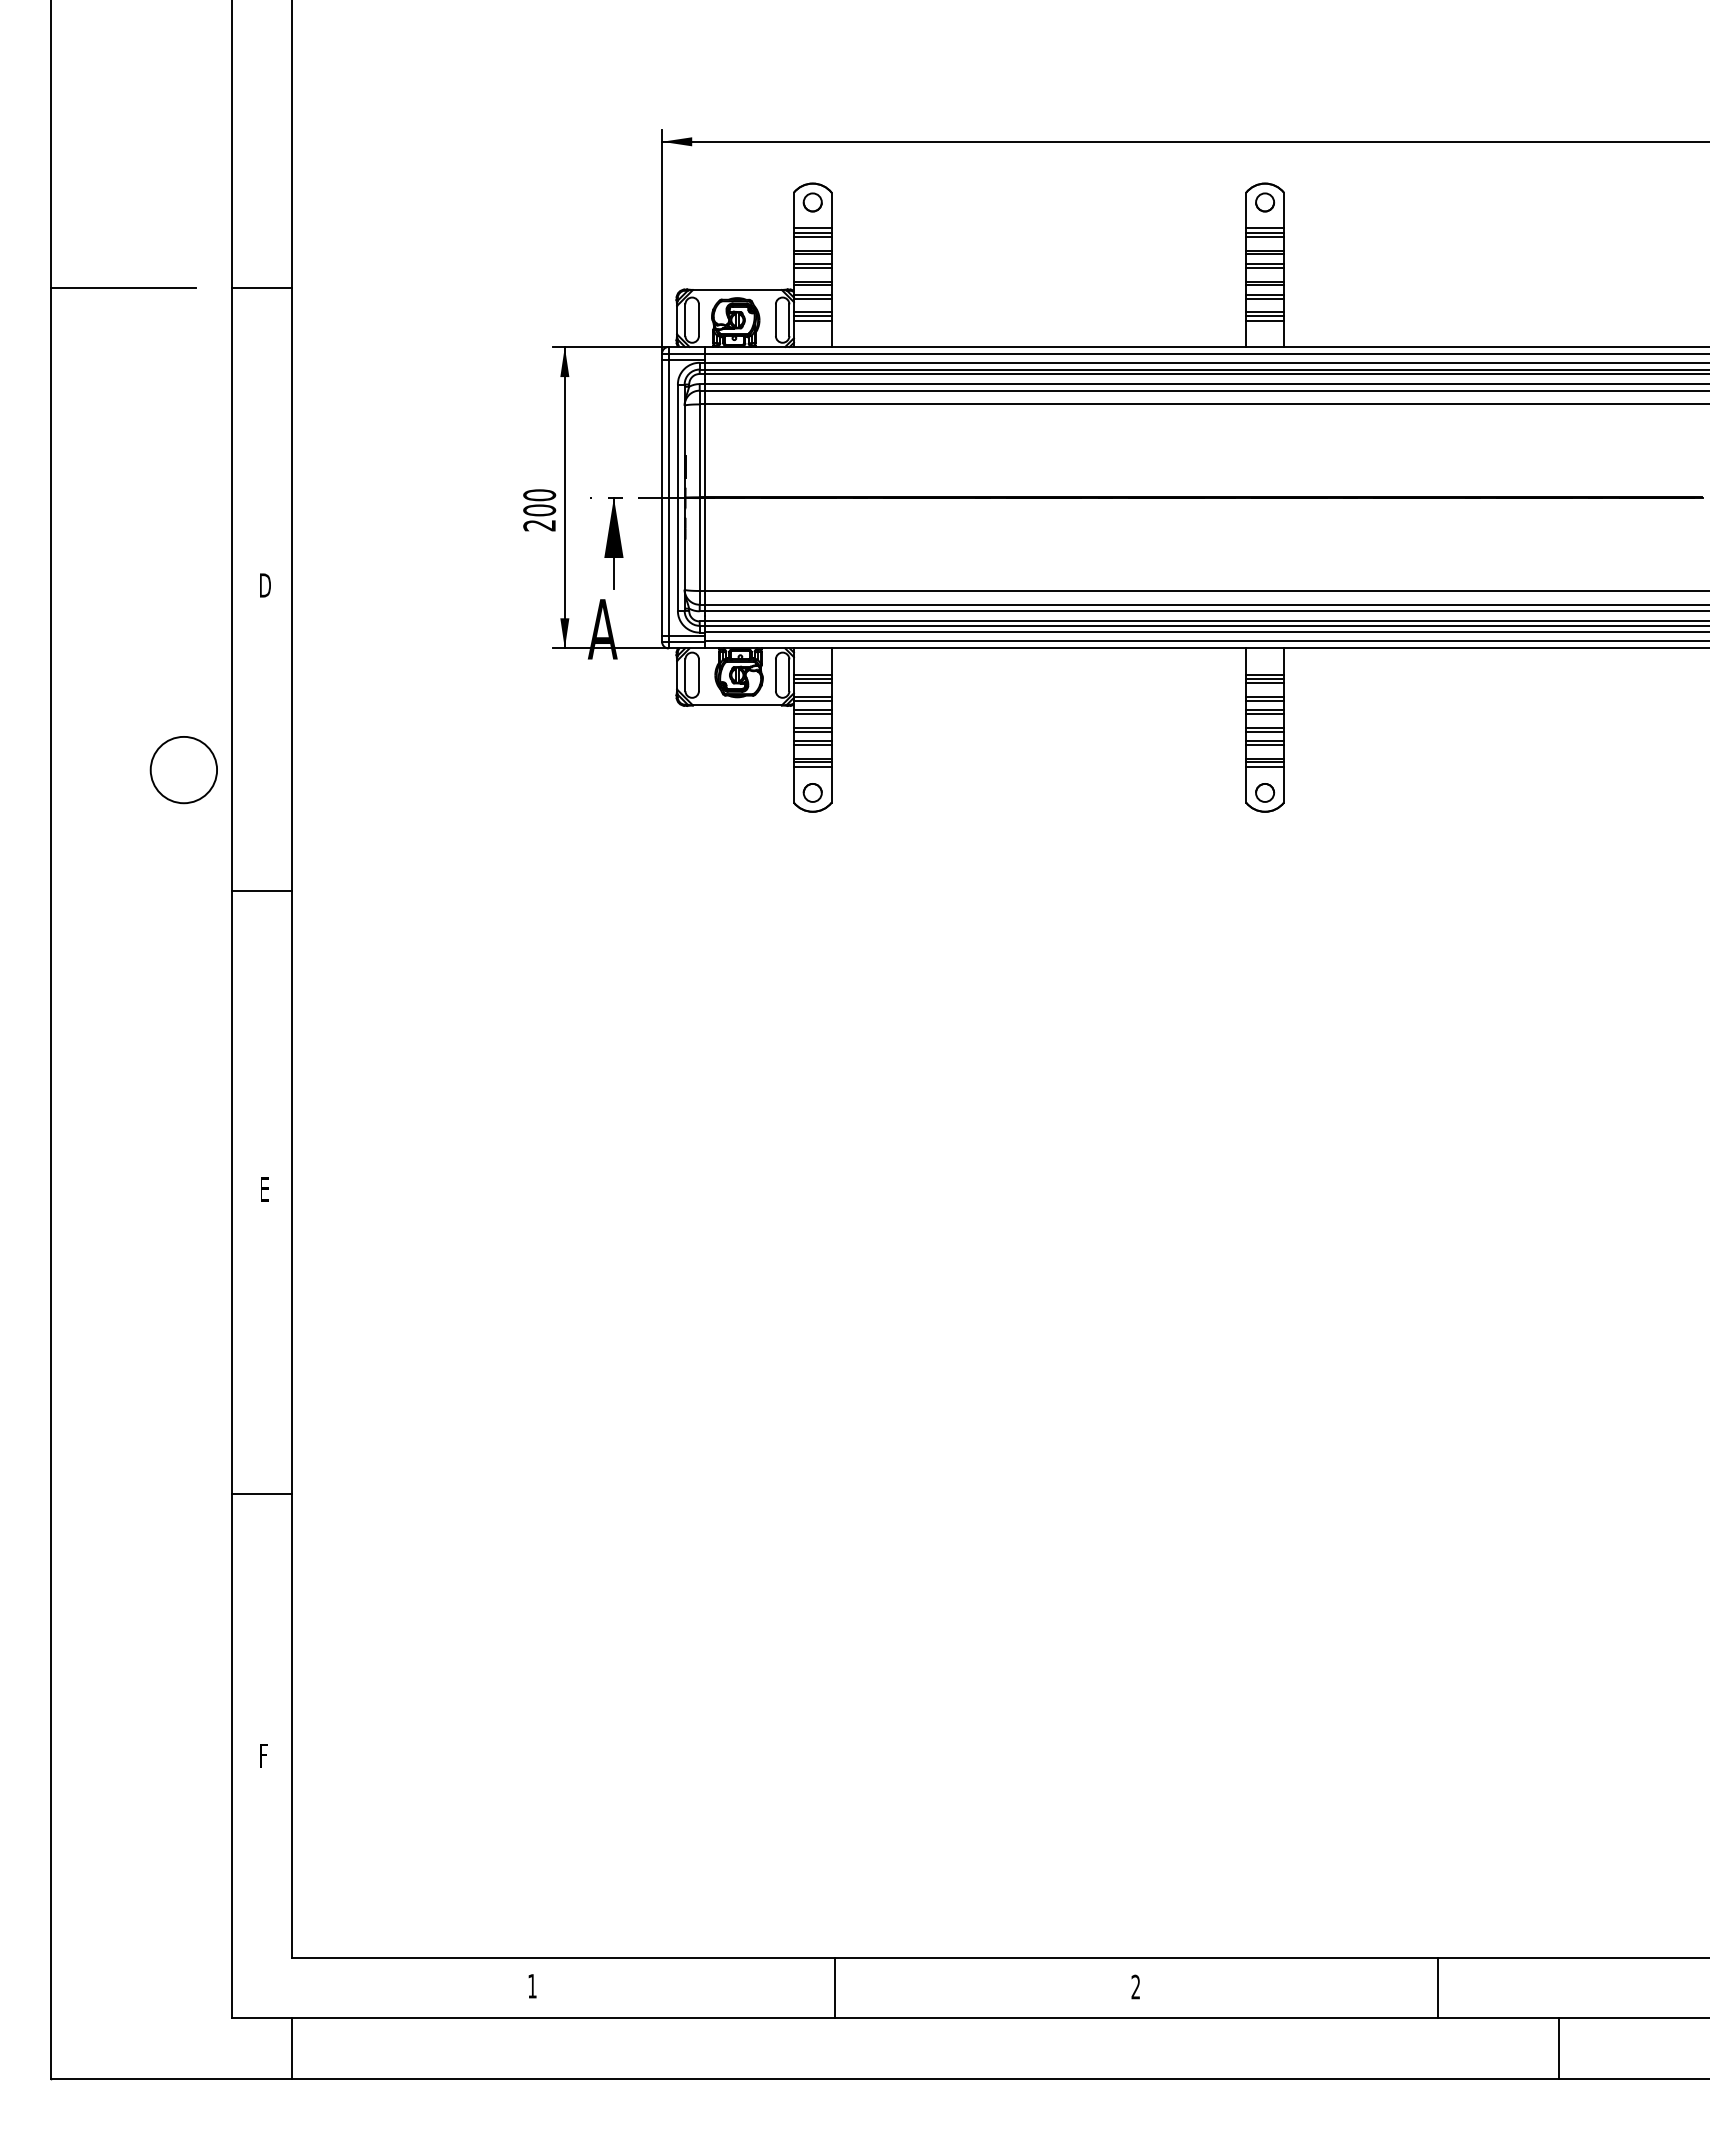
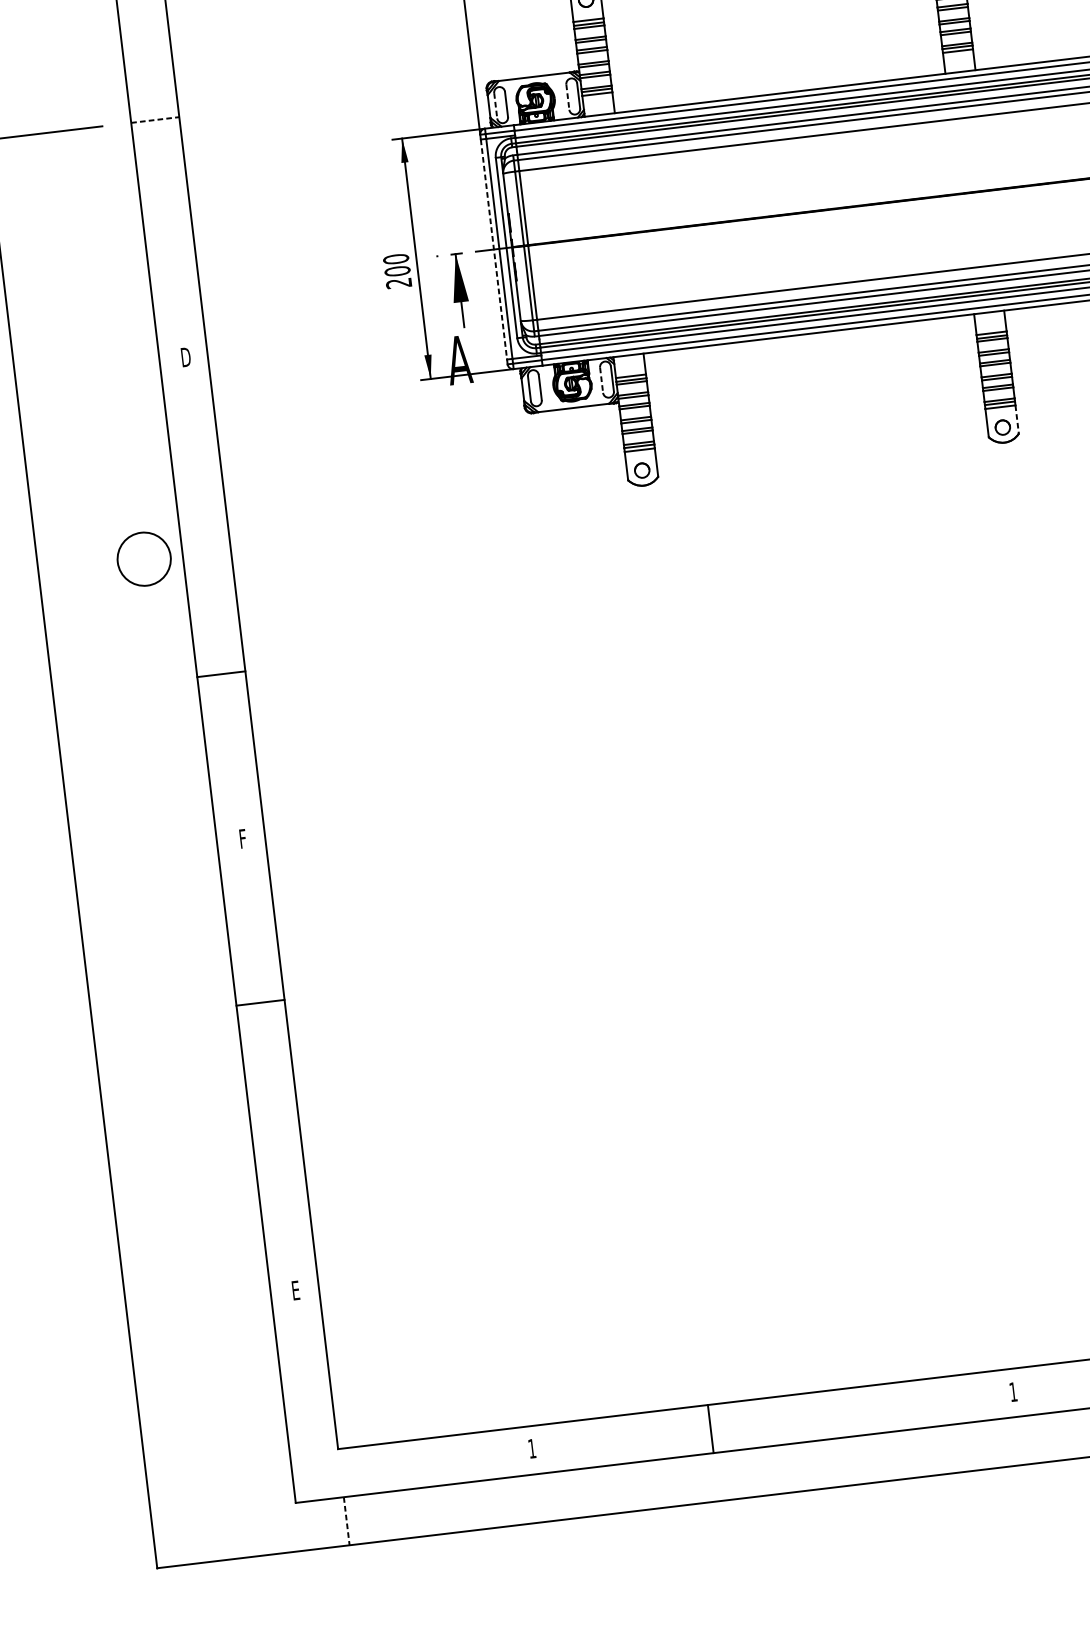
line: (262, 287) -> (155, 119), solid -> dashed
line: (685, 320) -> (495, 106), solid -> dashed
line: (775, 320) -> (567, 97), solid -> dashed
line: (662, 497) -> (494, 249), solid -> dashed
line: (775, 675) -> (601, 380), solid -> dashed
circle: (183, 770) -> (143, 559), moved
line: (1283, 785) -> (1016, 419), solid -> dashed
line: (262, 890) -> (221, 674), moved
text: (265, 1190) -> (243, 839), E -> F
line: (262, 1493) -> (260, 1002), moved
text: (264, 1756) -> (296, 1291), F -> E
text: (1135, 1986) -> (1013, 1391), 2 -> 1
line: (835, 1988) -> (711, 1429), moved
line: (292, 2049) -> (346, 1522), solid -> dashed

